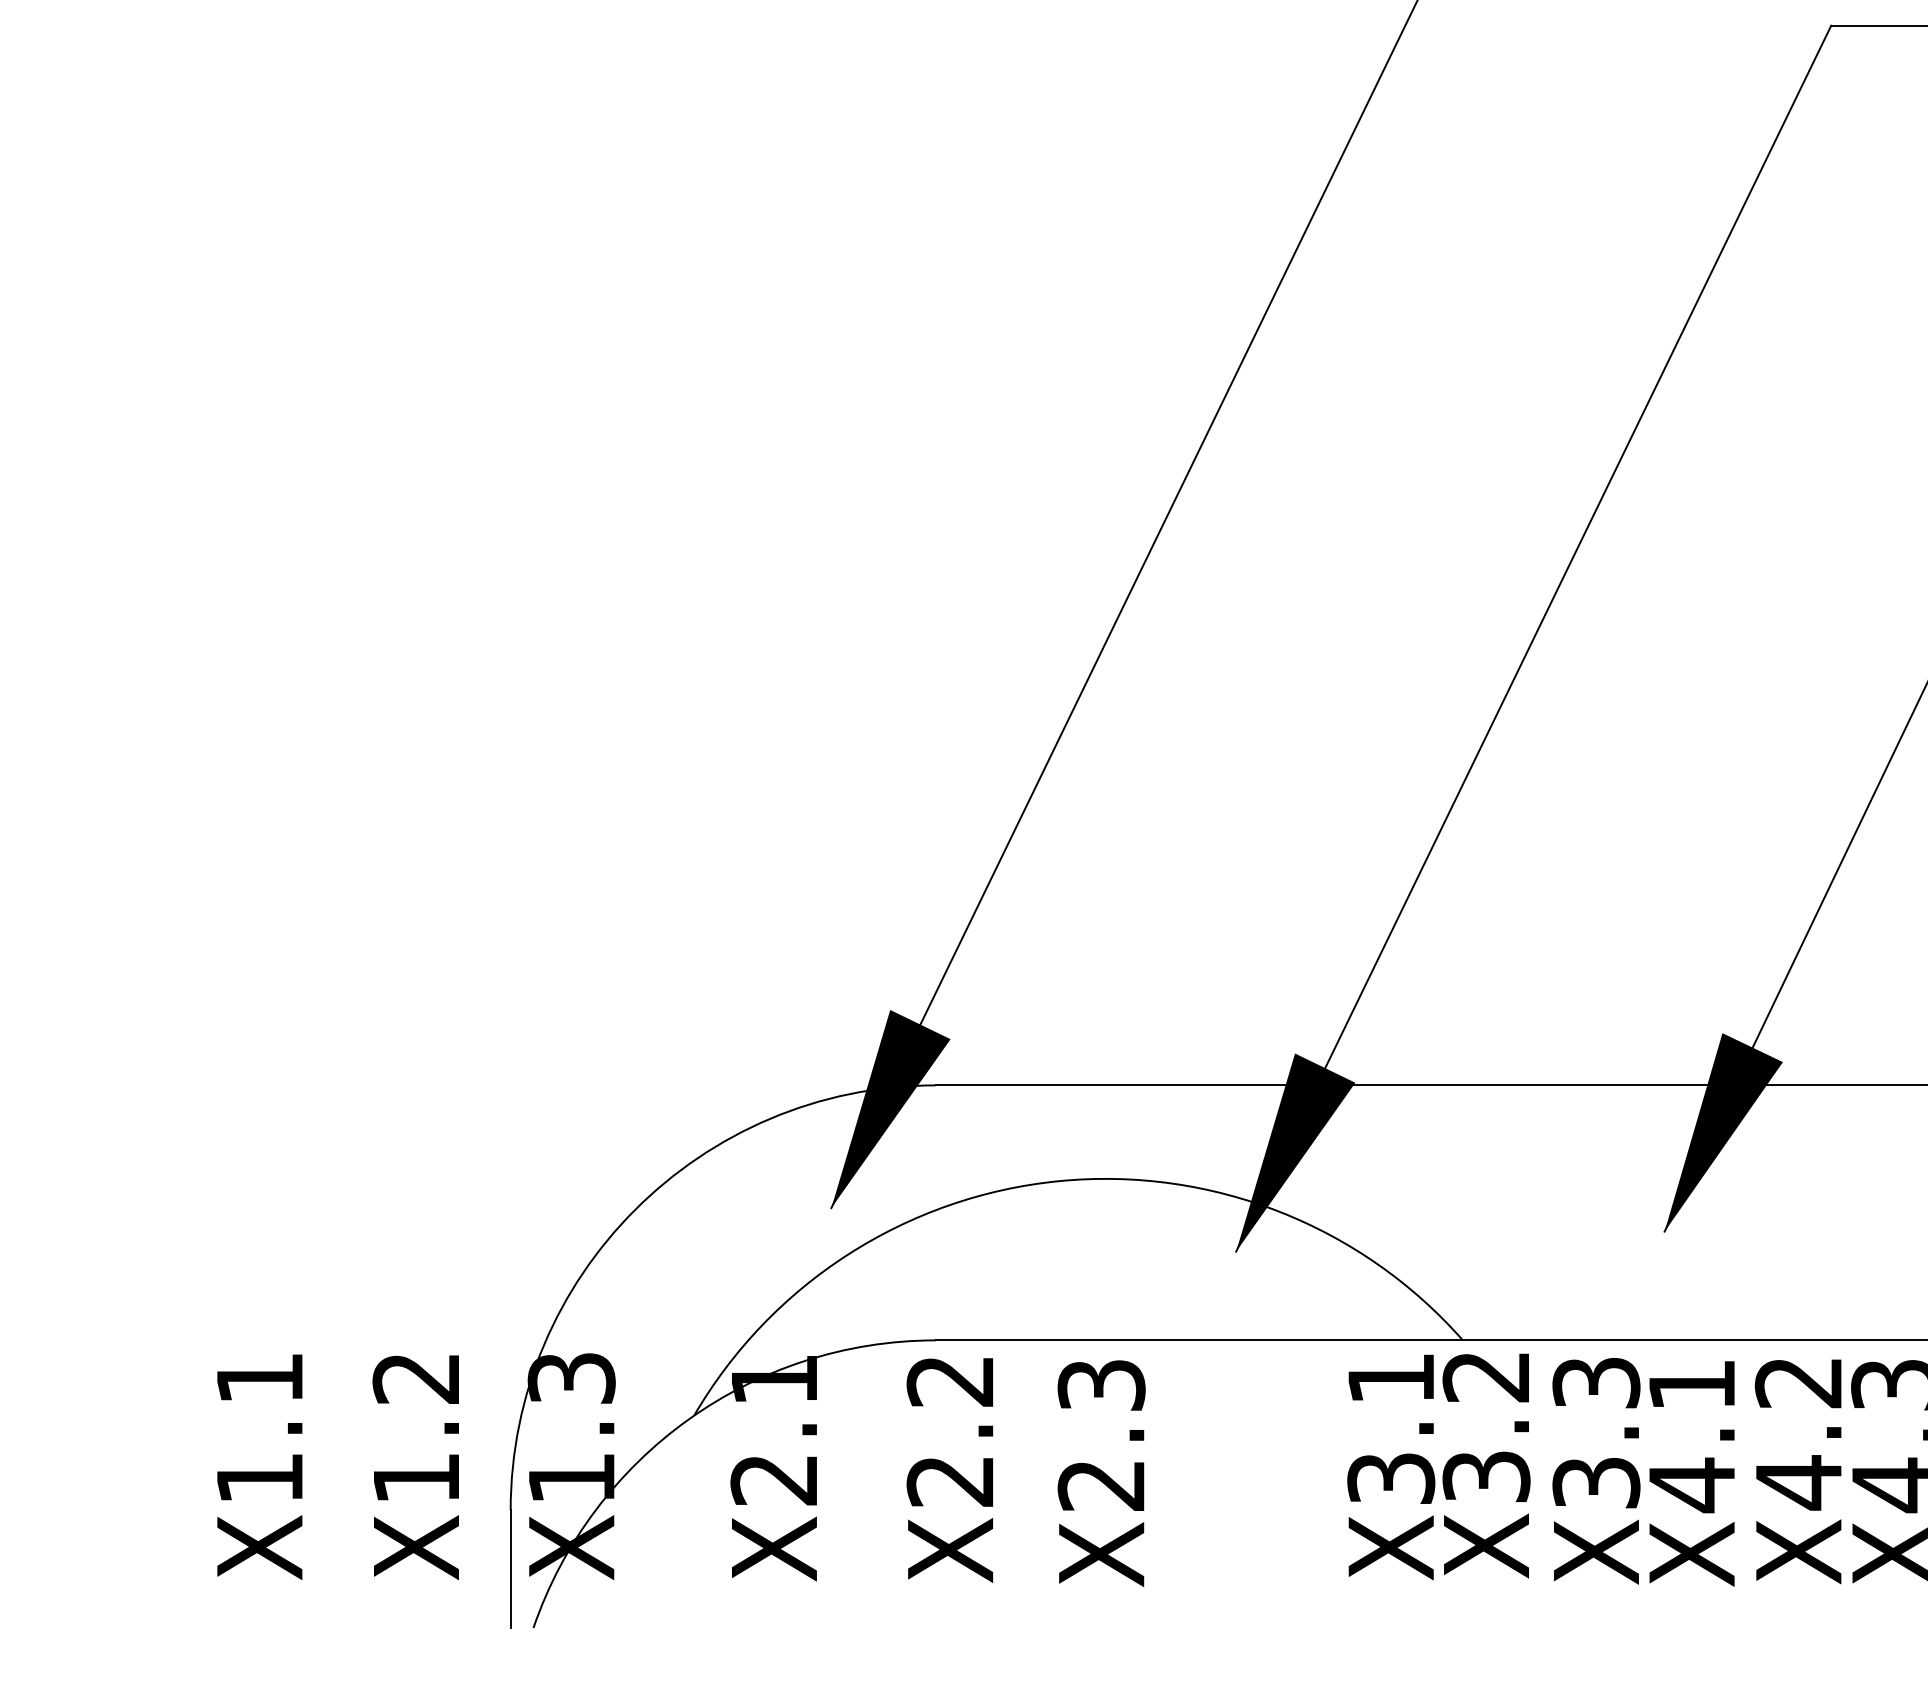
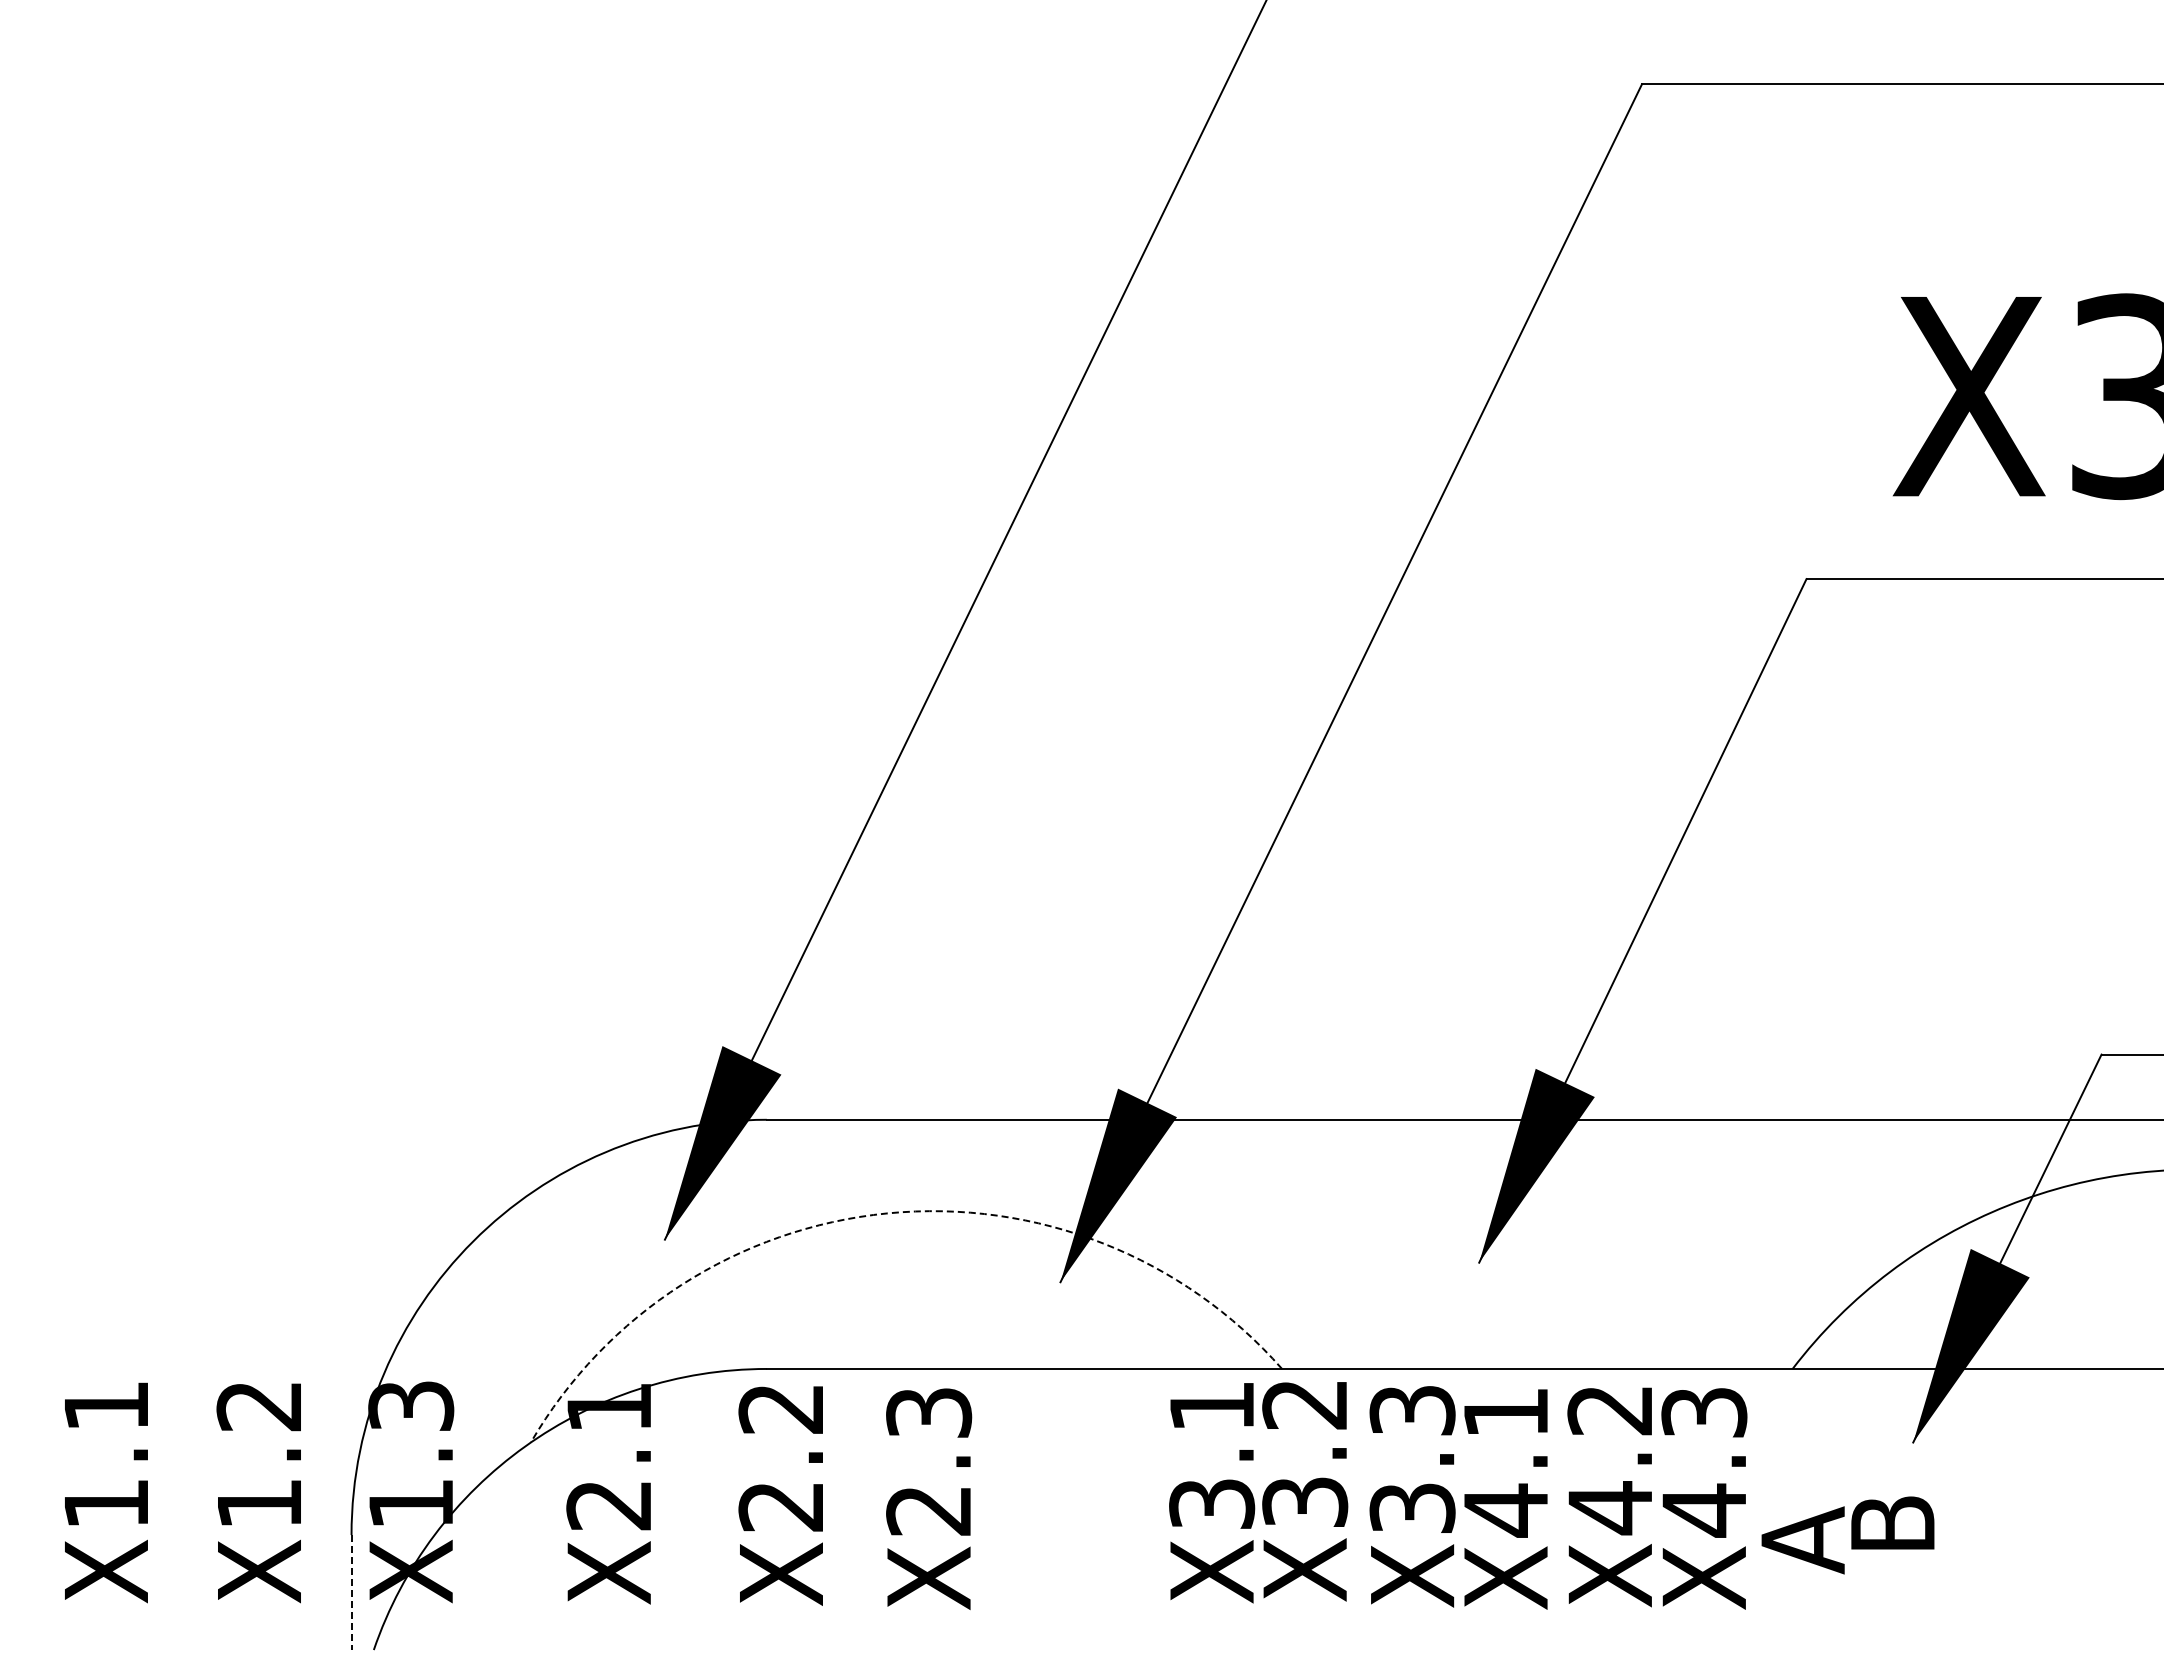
arc: (1059, 1181) -> (887, 1213), solid -> dashed
line: (510, 1570) -> (351, 1593), solid -> dashed

